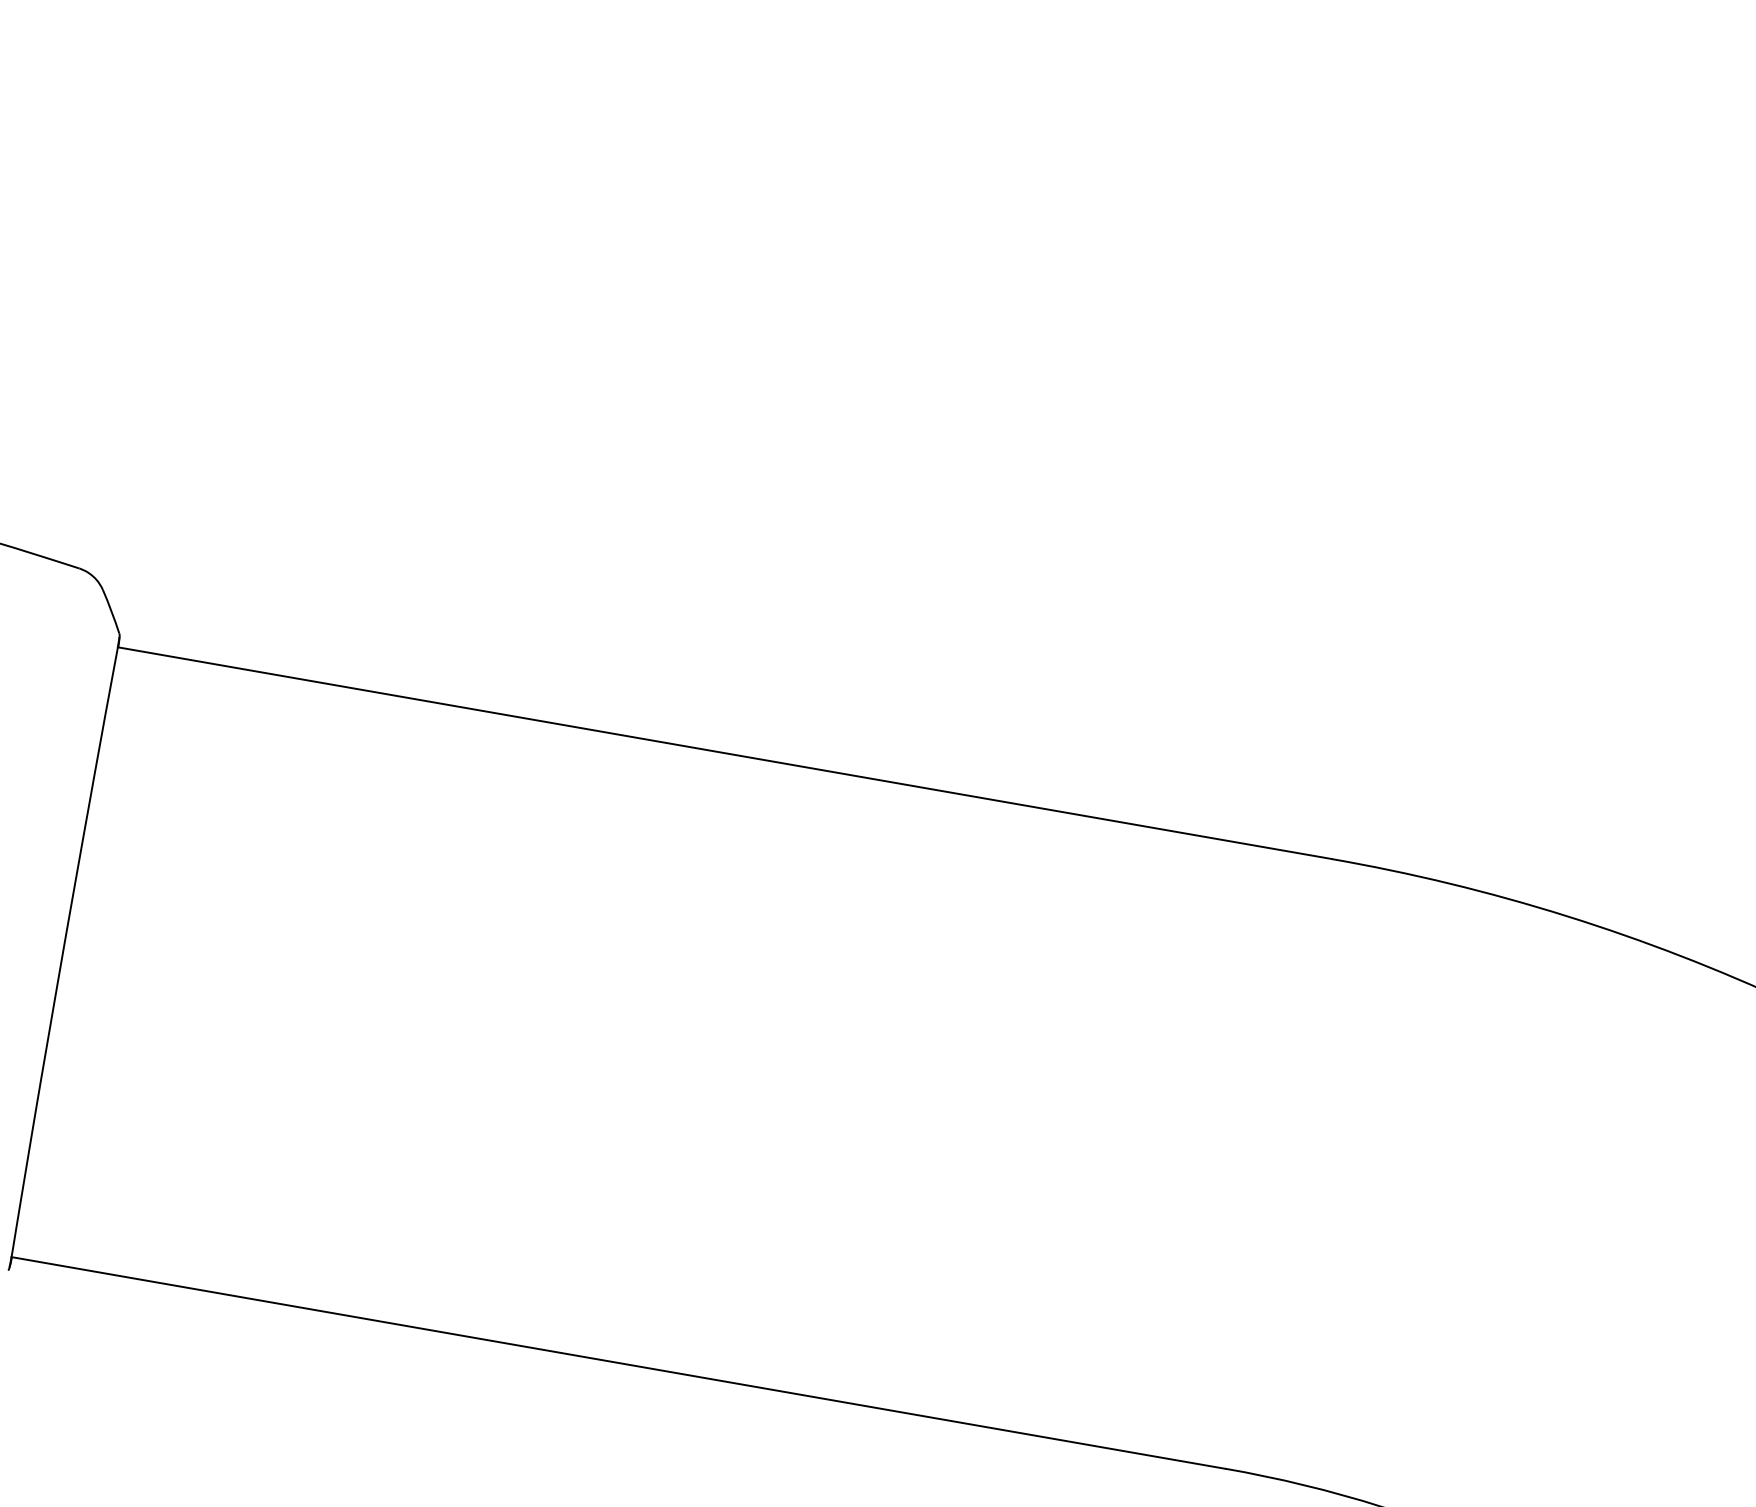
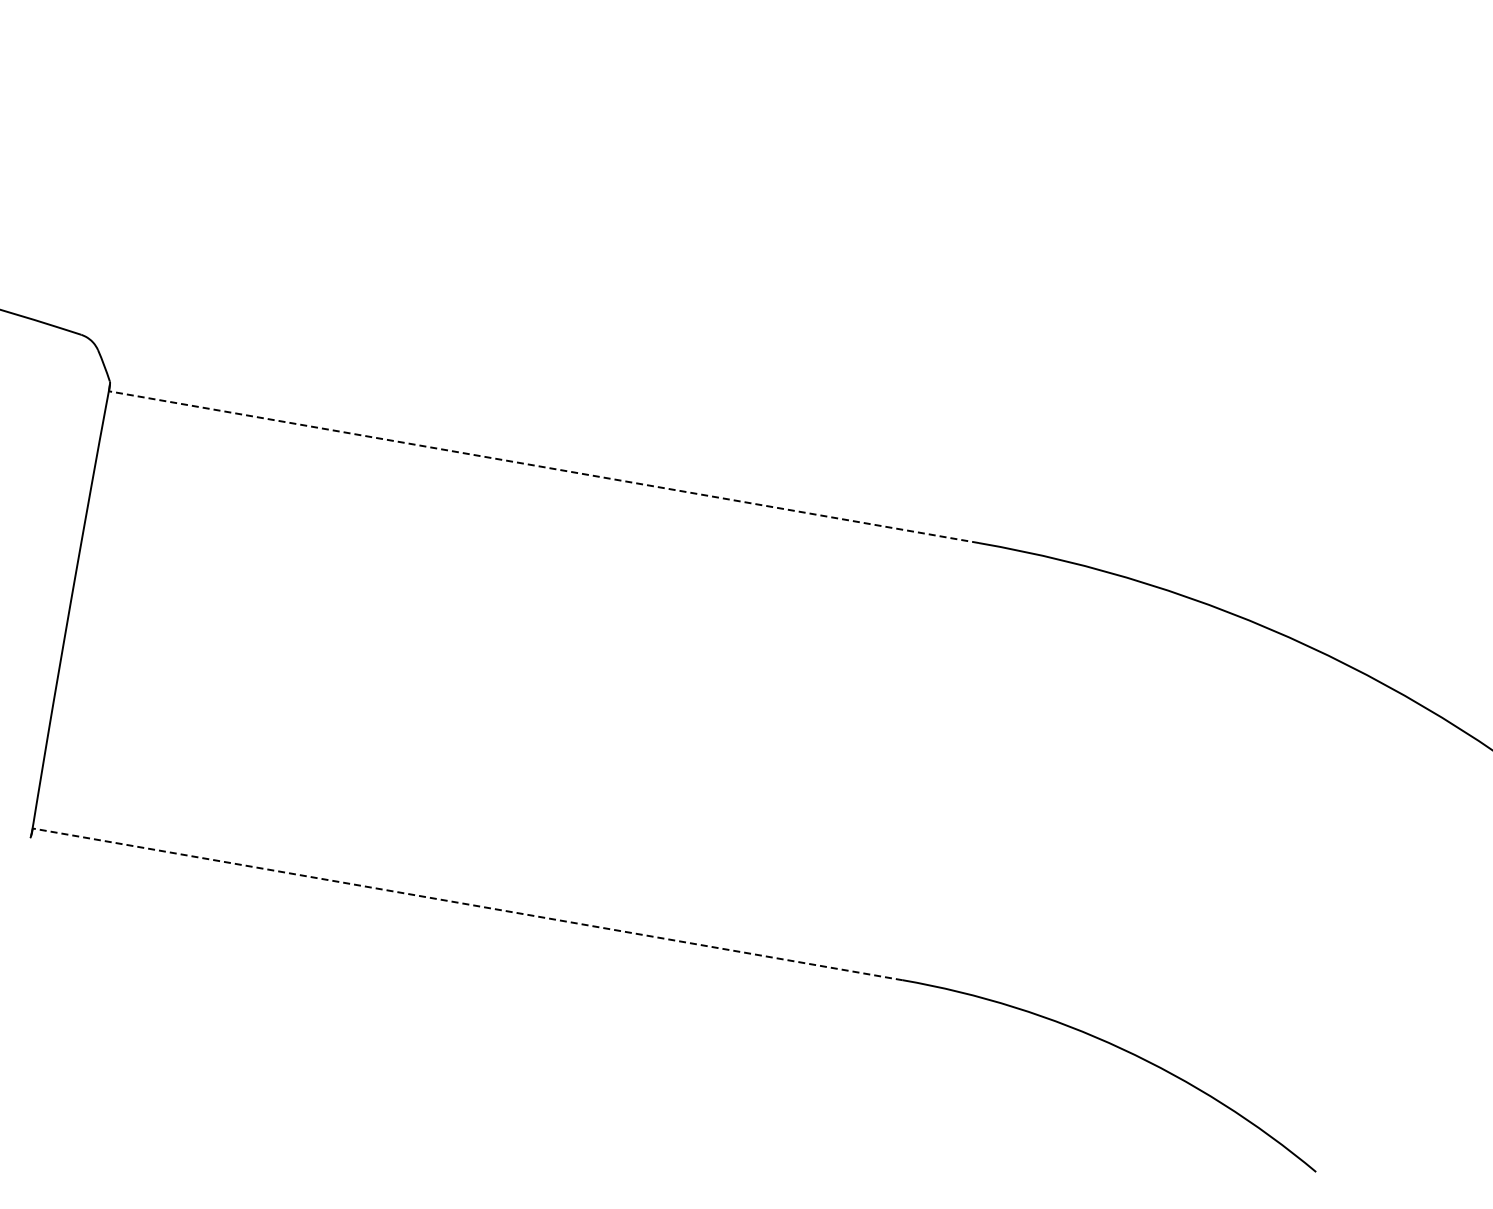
line: (724, 753) -> (543, 467), solid -> dashed
line: (618, 1363) -> (467, 904), solid -> dashed

